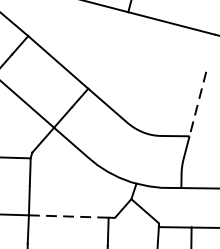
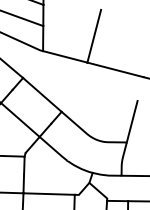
line: (198, 105) -> (132, 122), dashed -> solid
line: (69, 217) -> (49, 194), dashed -> solid

